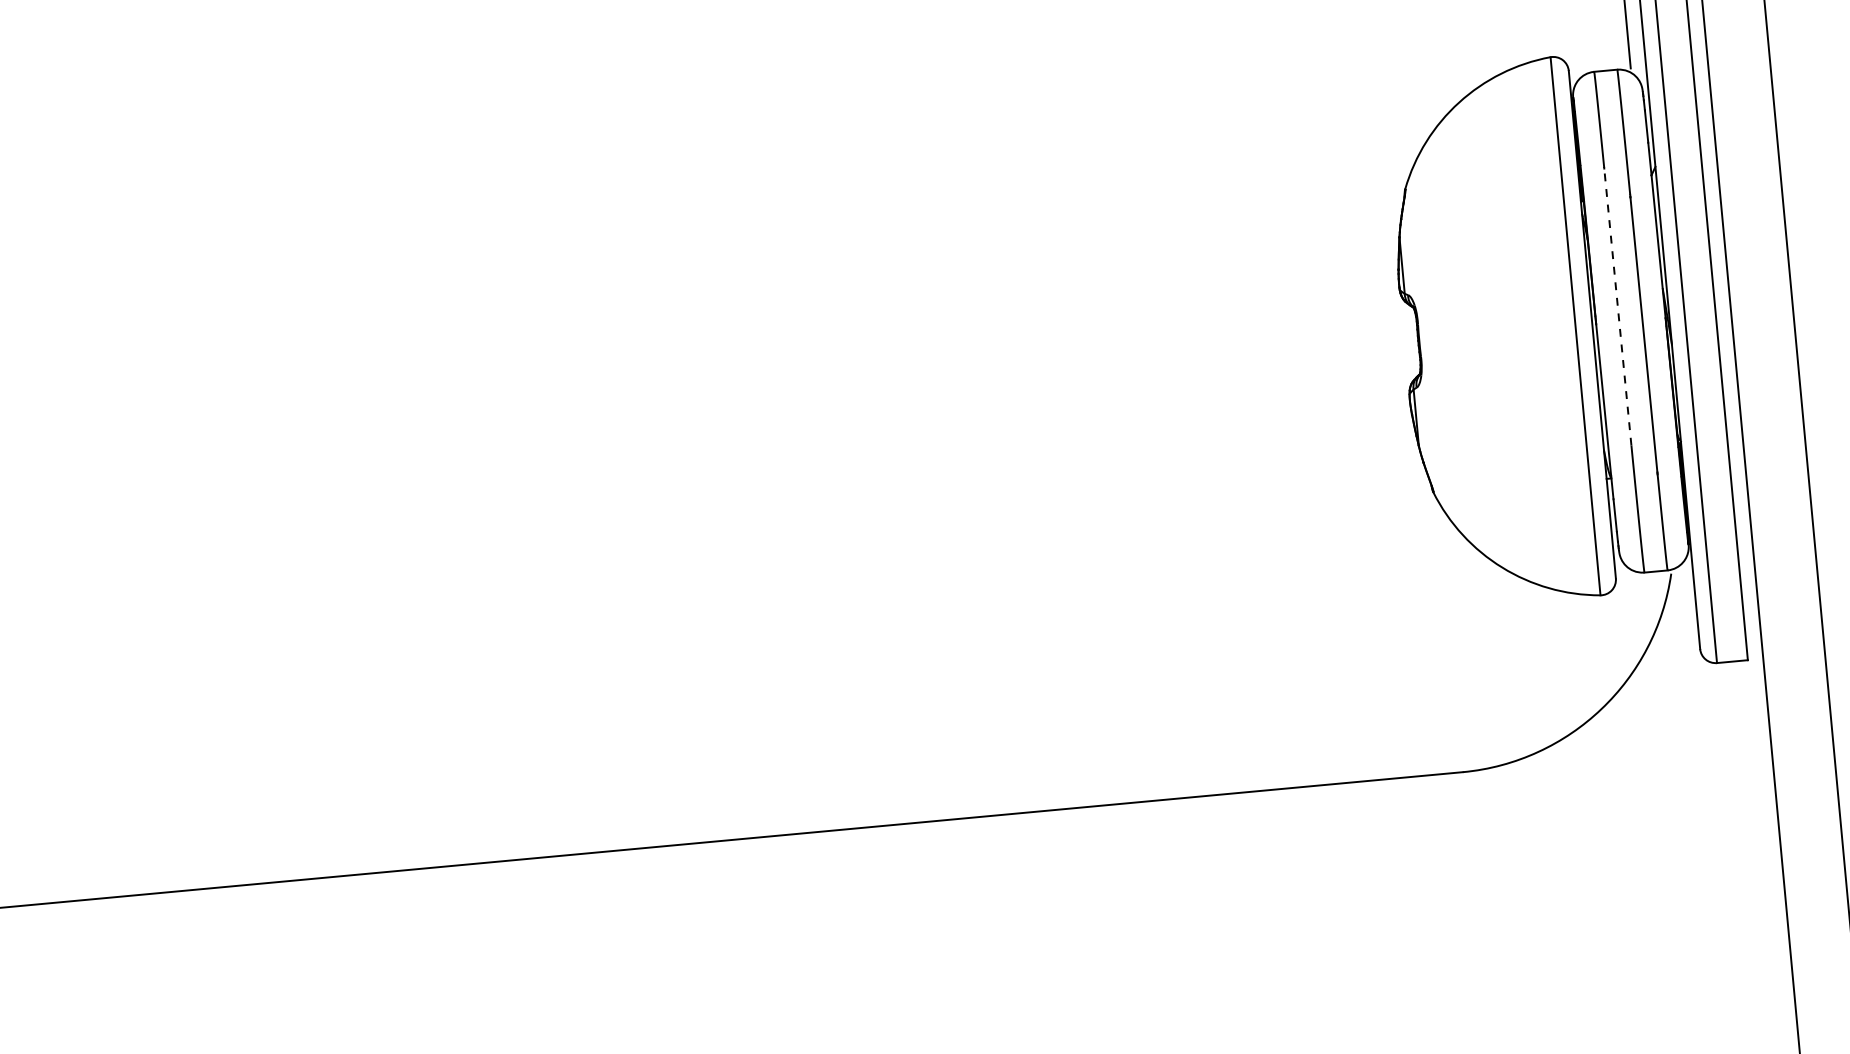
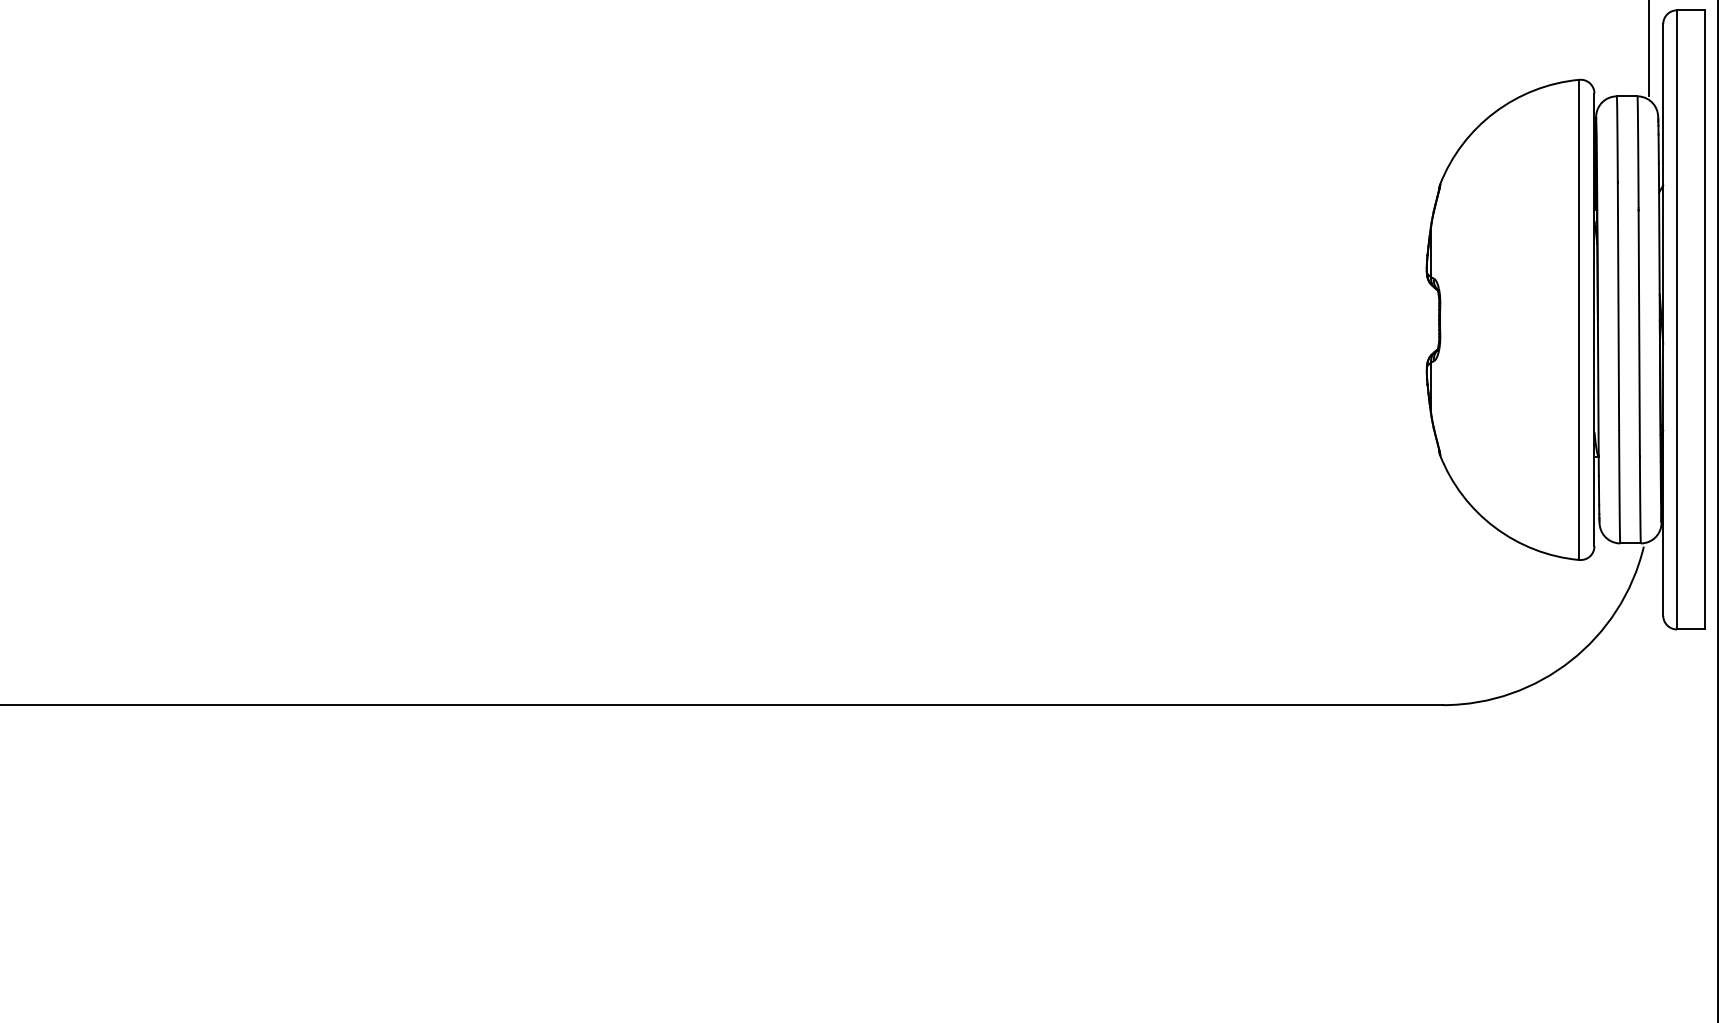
line: (1617, 307) -> (1618, 306), dashed -> solid

